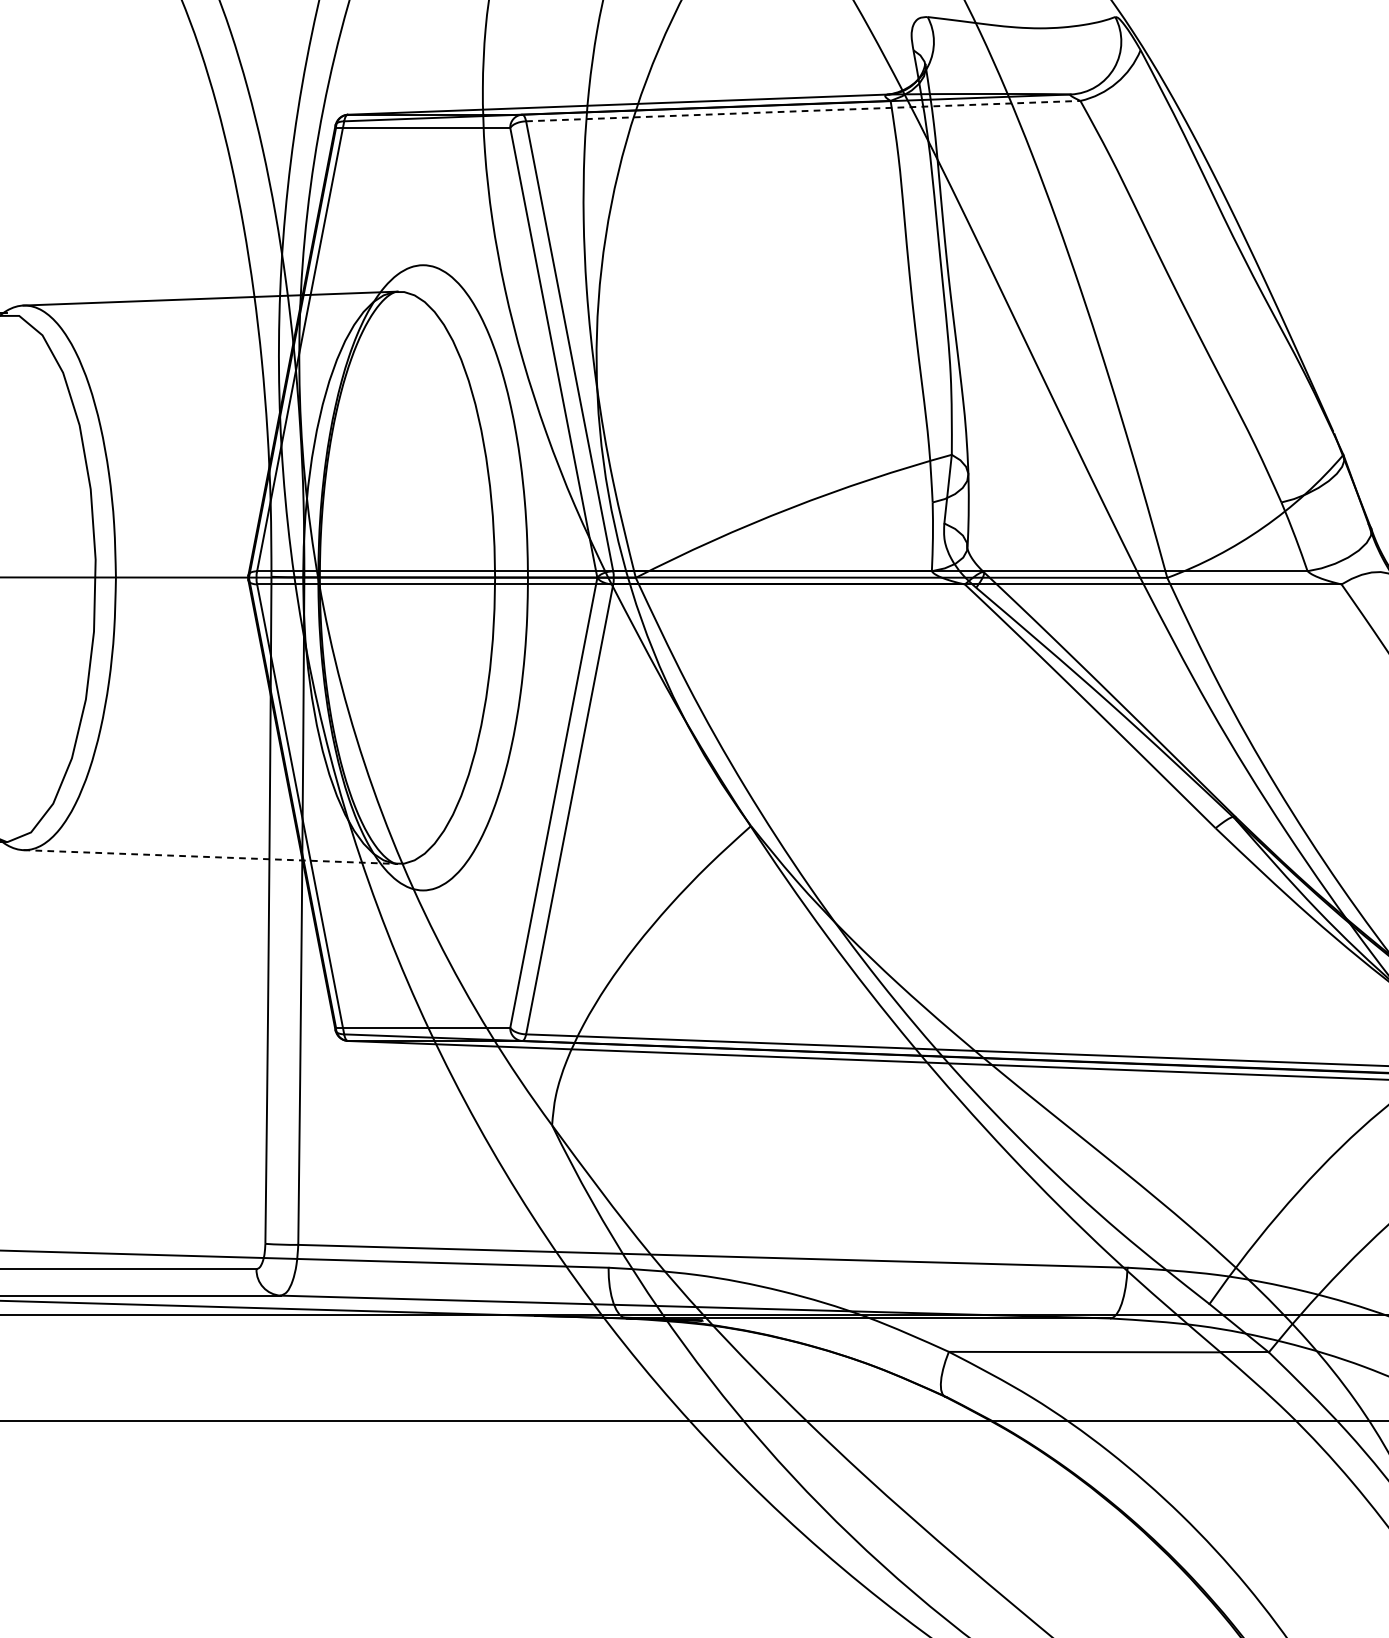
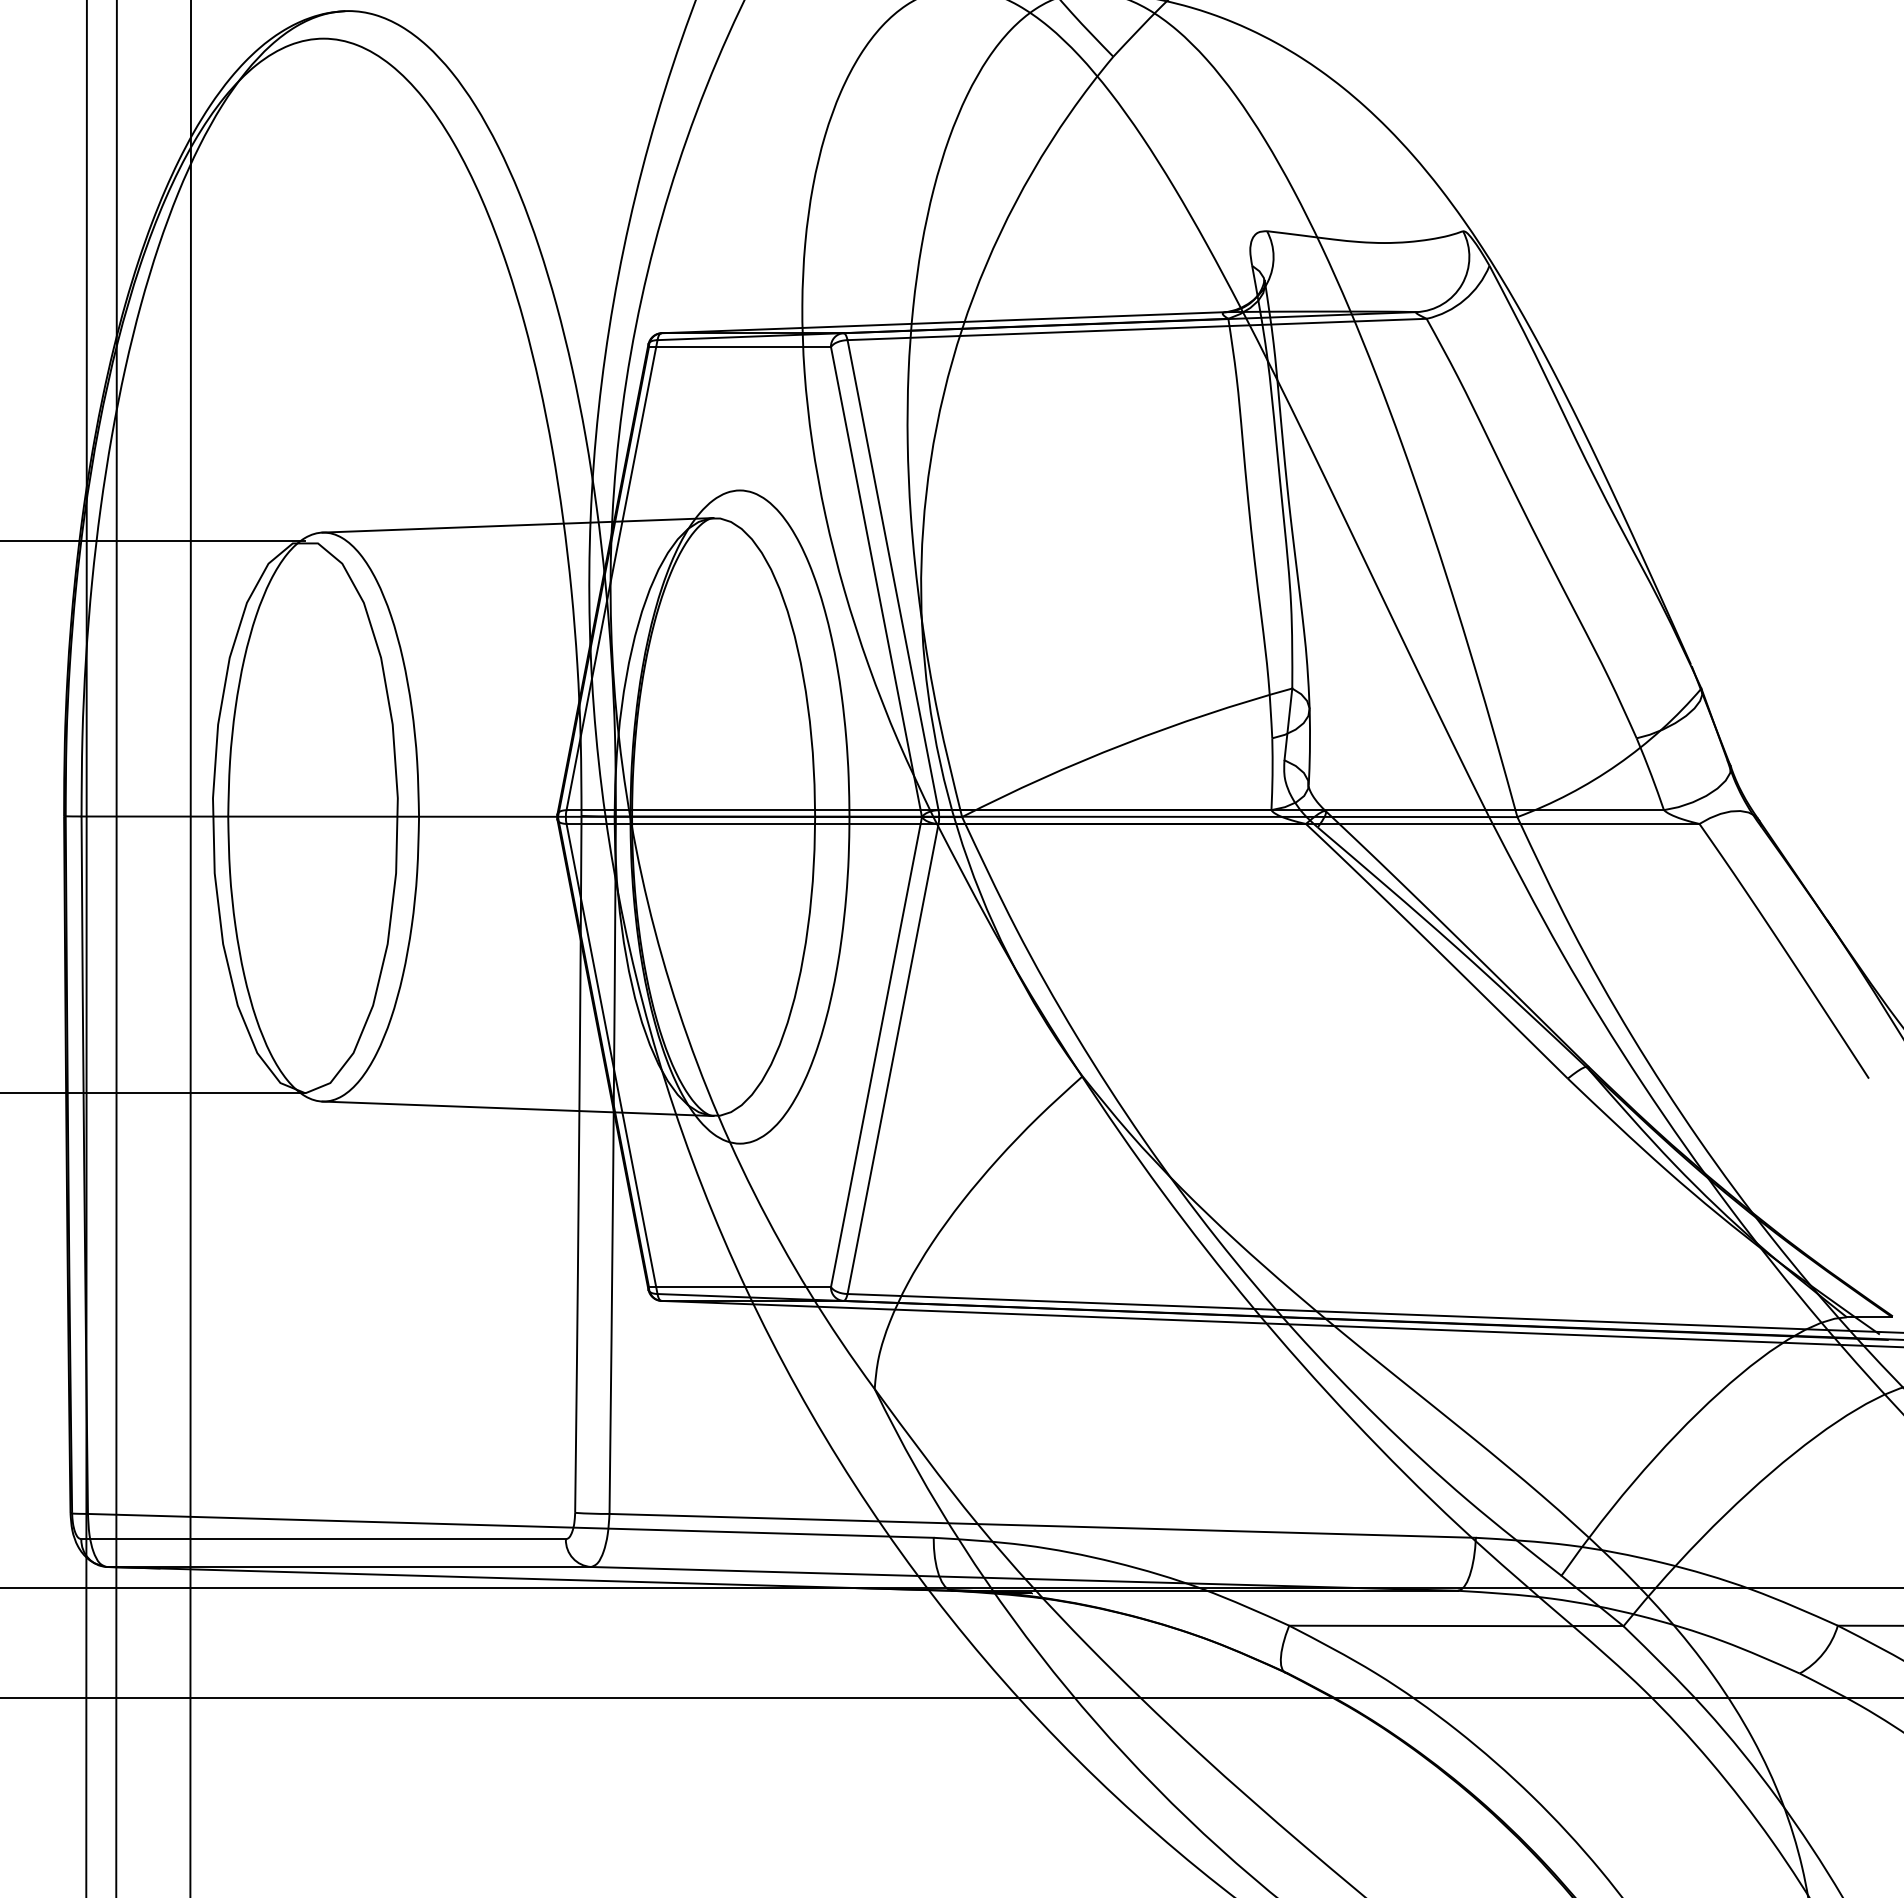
line: (803, 111) -> (1137, 329), dashed -> solid
line: (211, 856) -> (518, 1108), dashed -> solid

